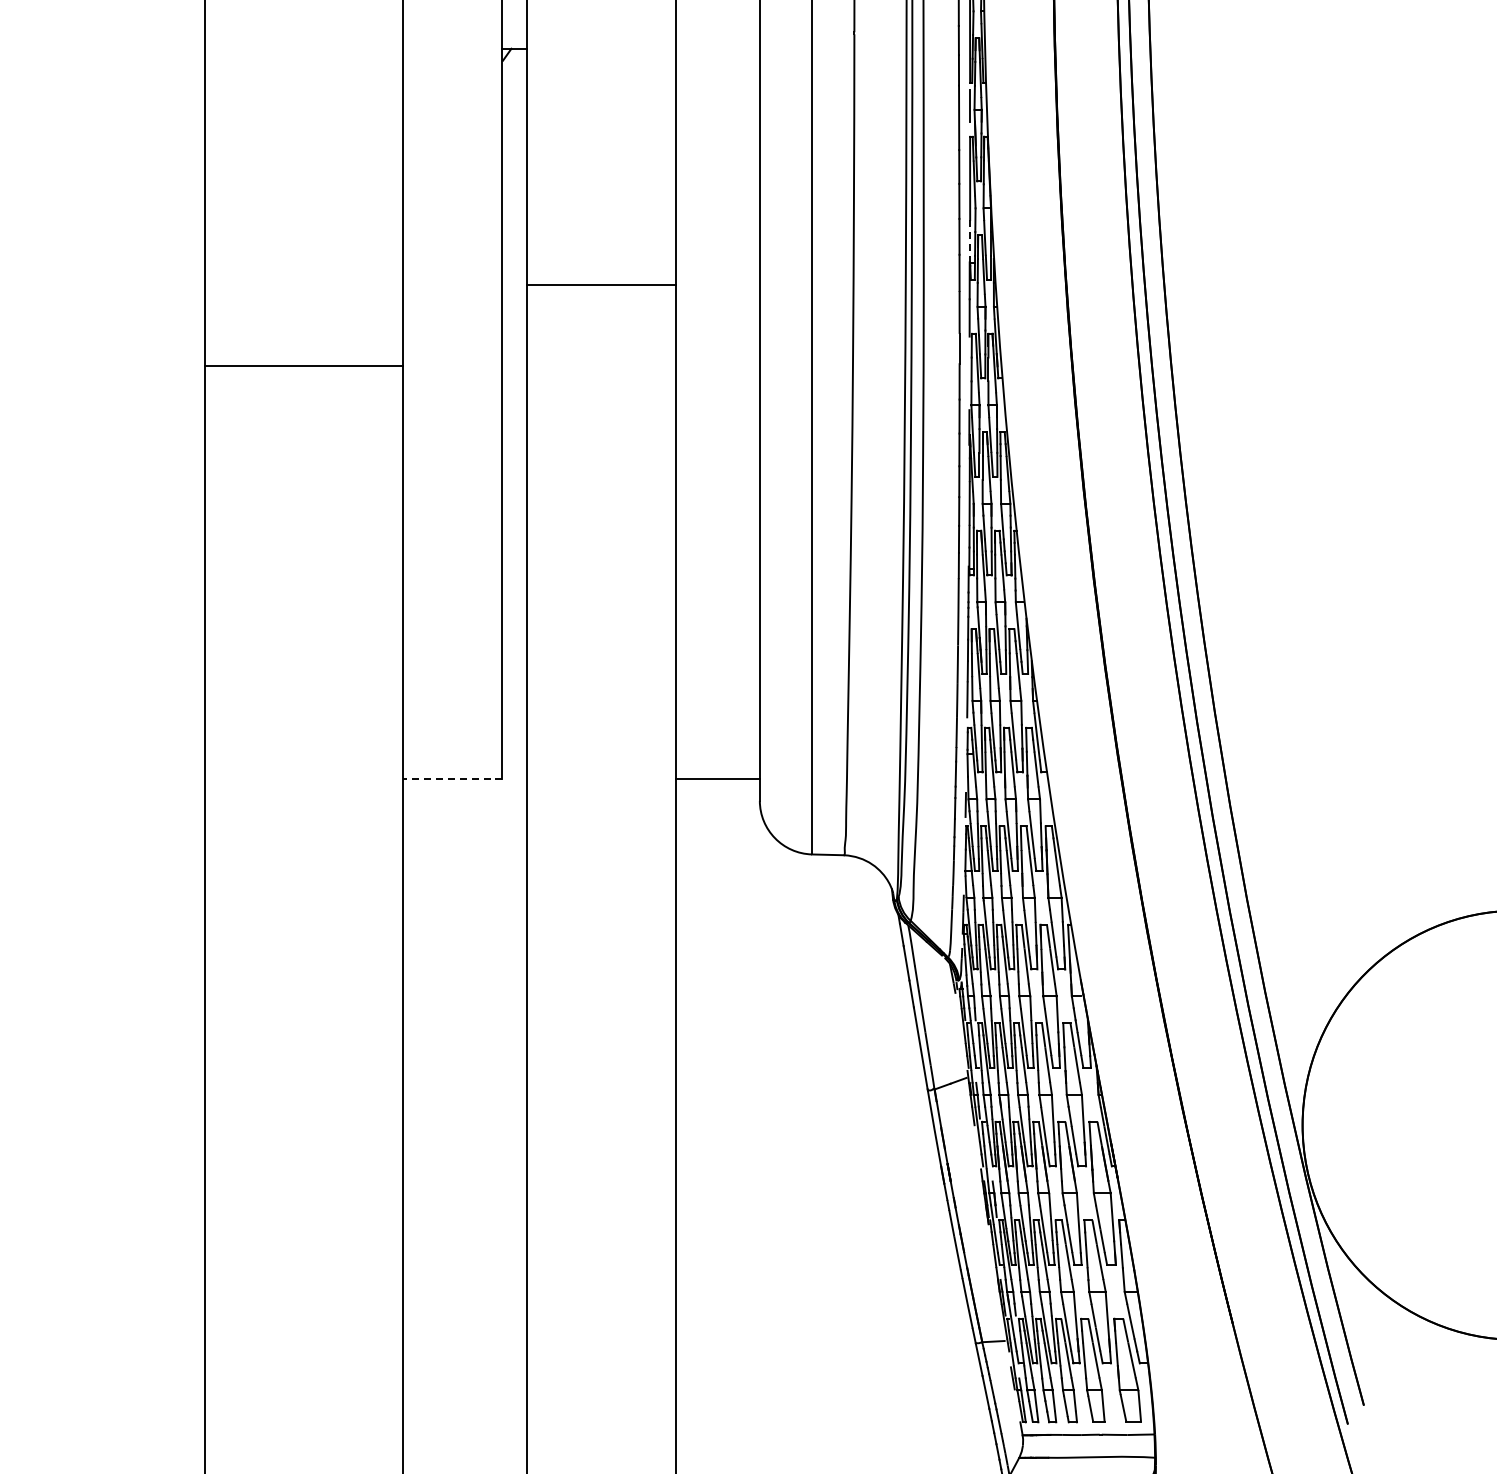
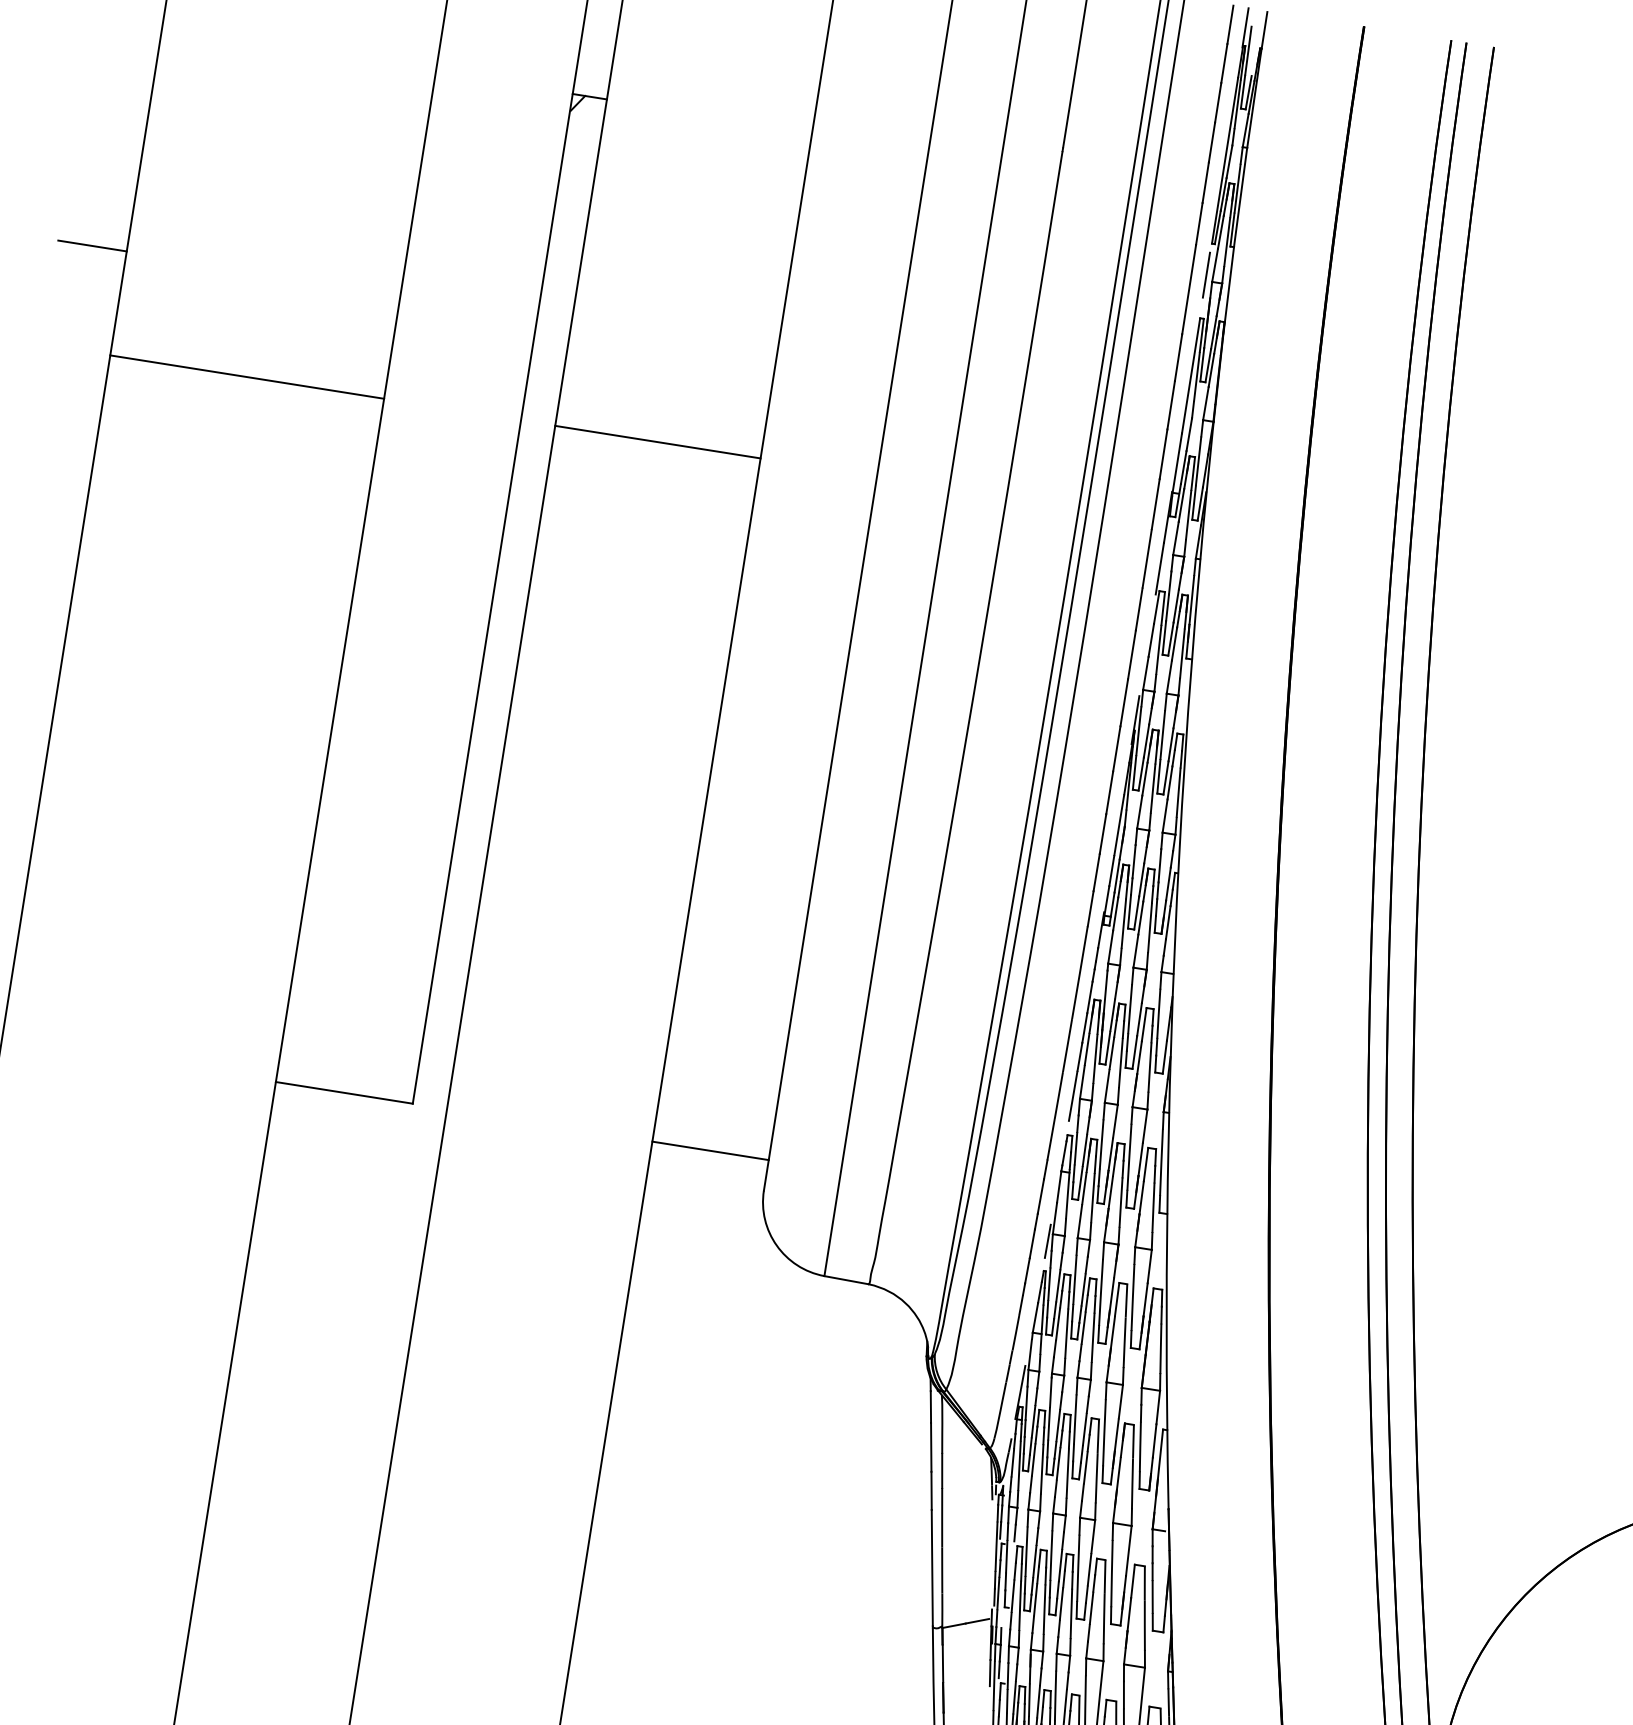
line: (180, 209) -> (92, 245), added
line: (970, 241) -> (1177, 463), dashed -> solid
line: (304, 365) -> (247, 376), moved
line: (452, 778) -> (343, 1092), dashed -> solid

